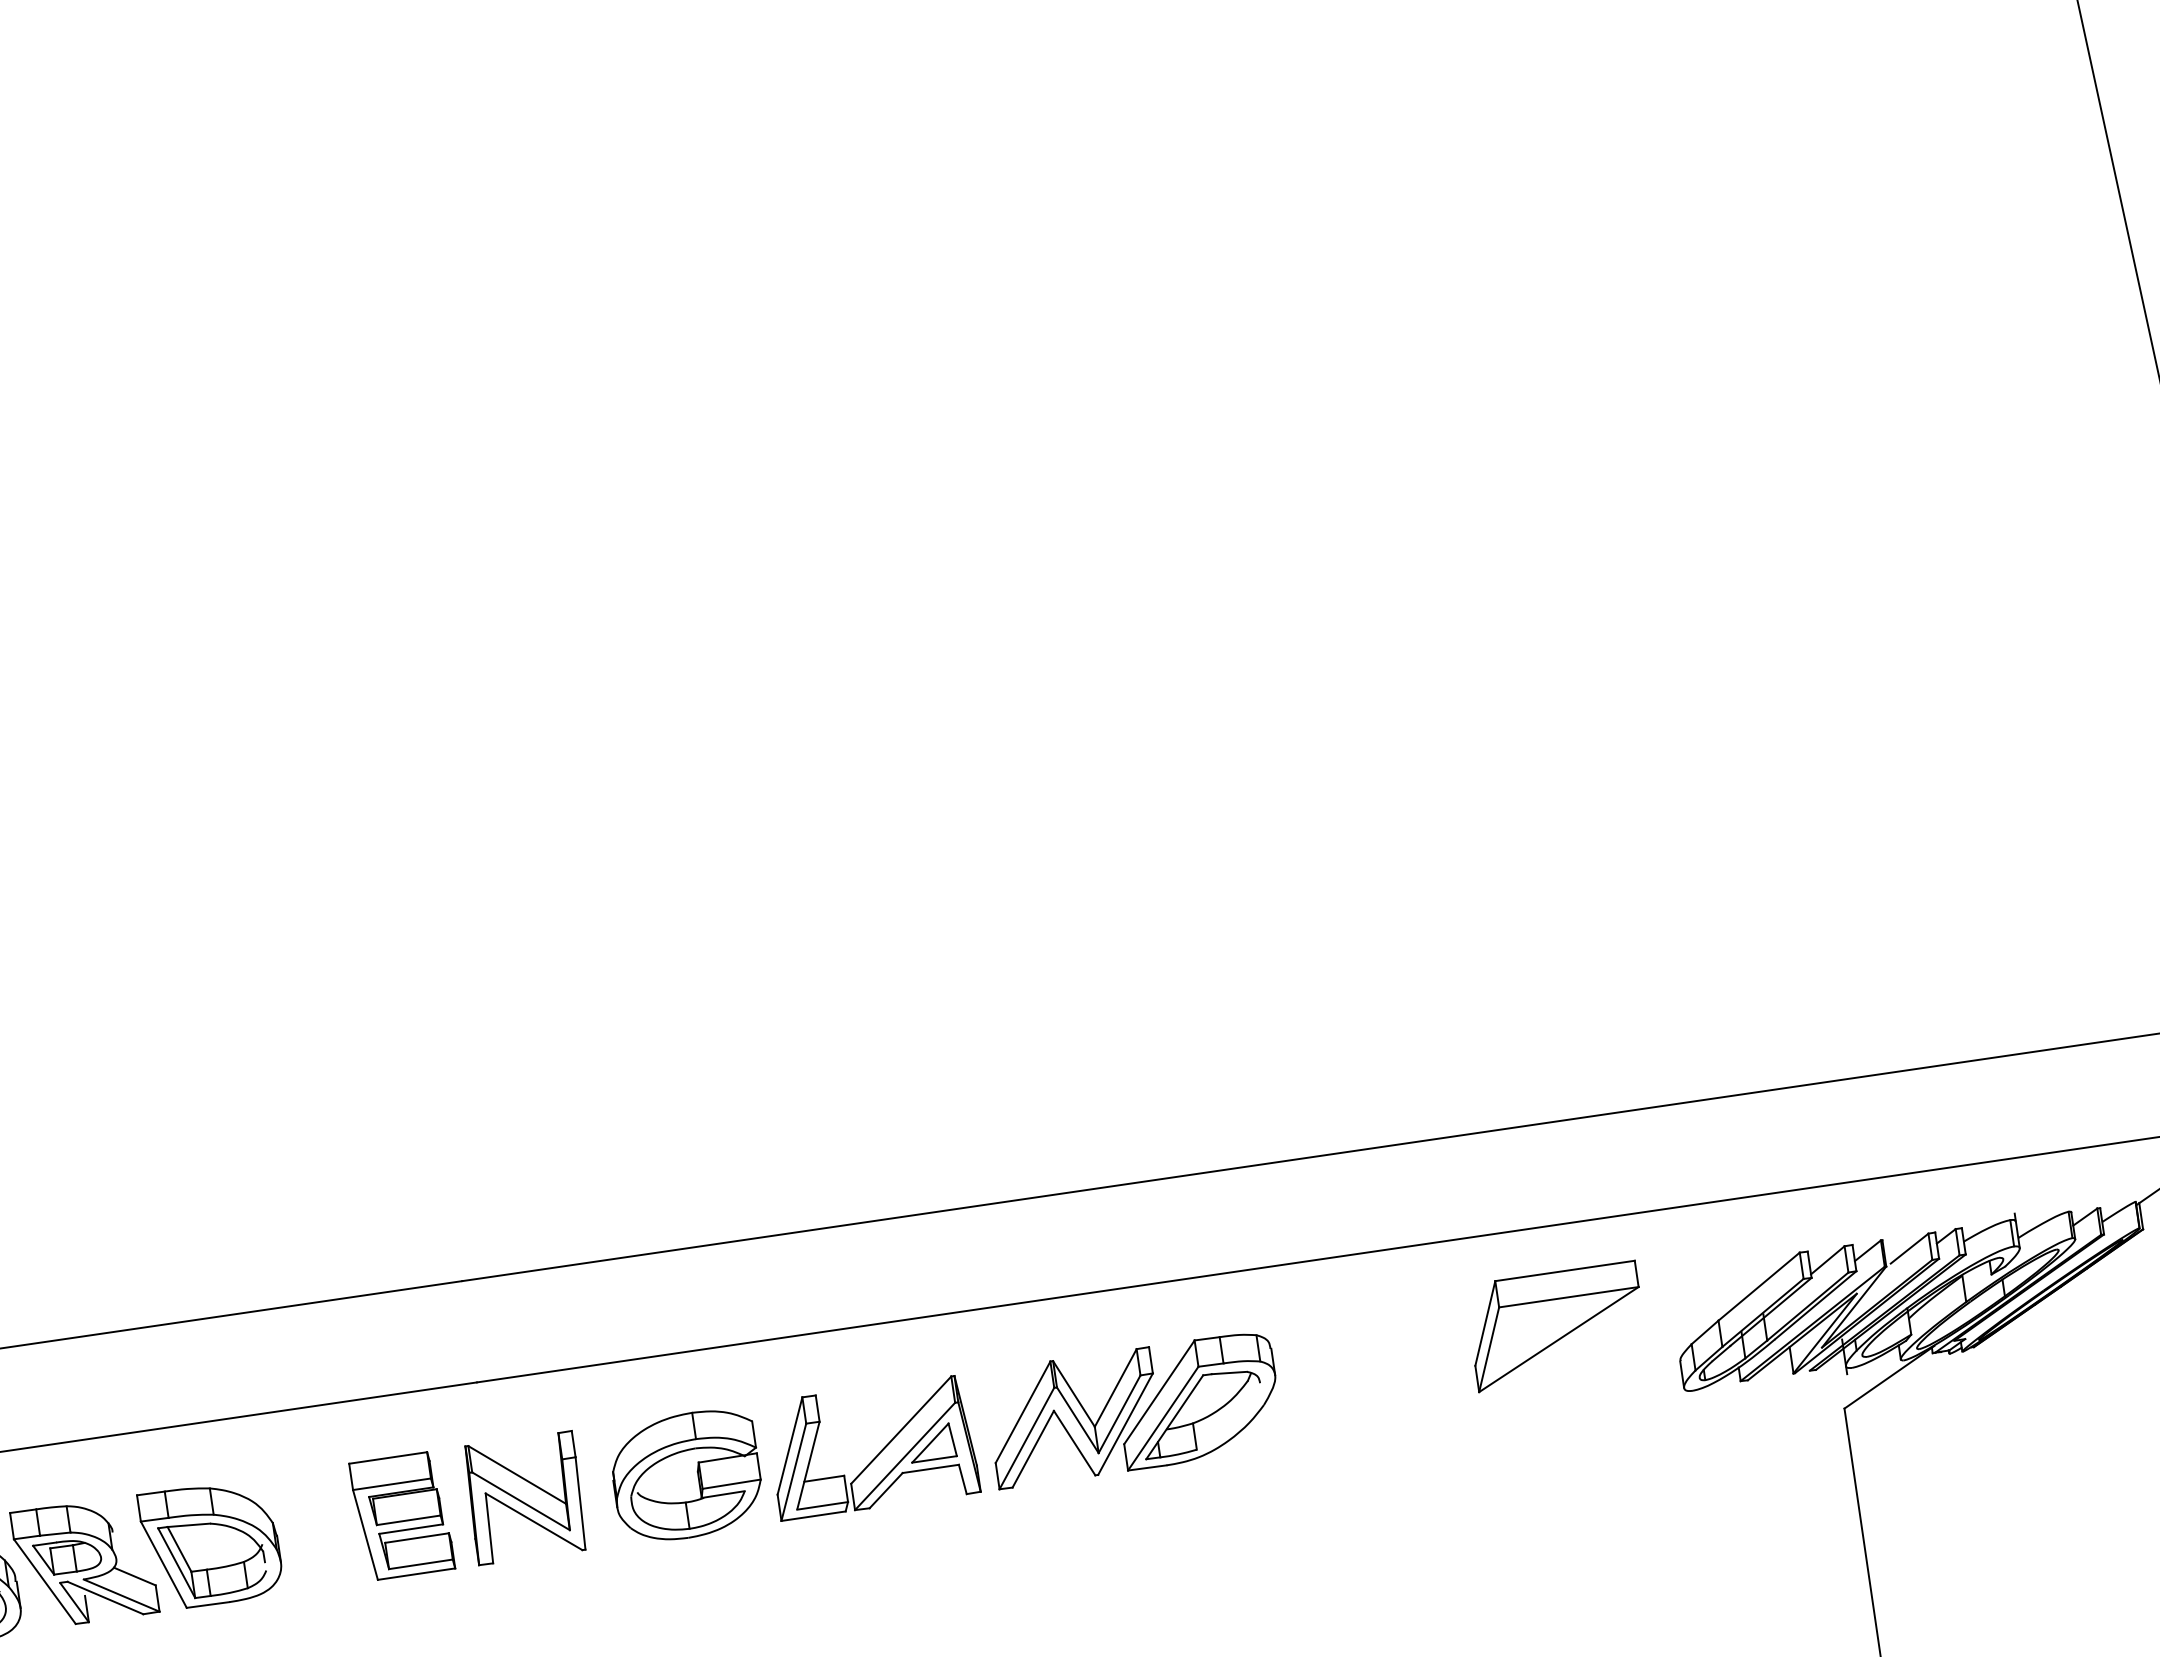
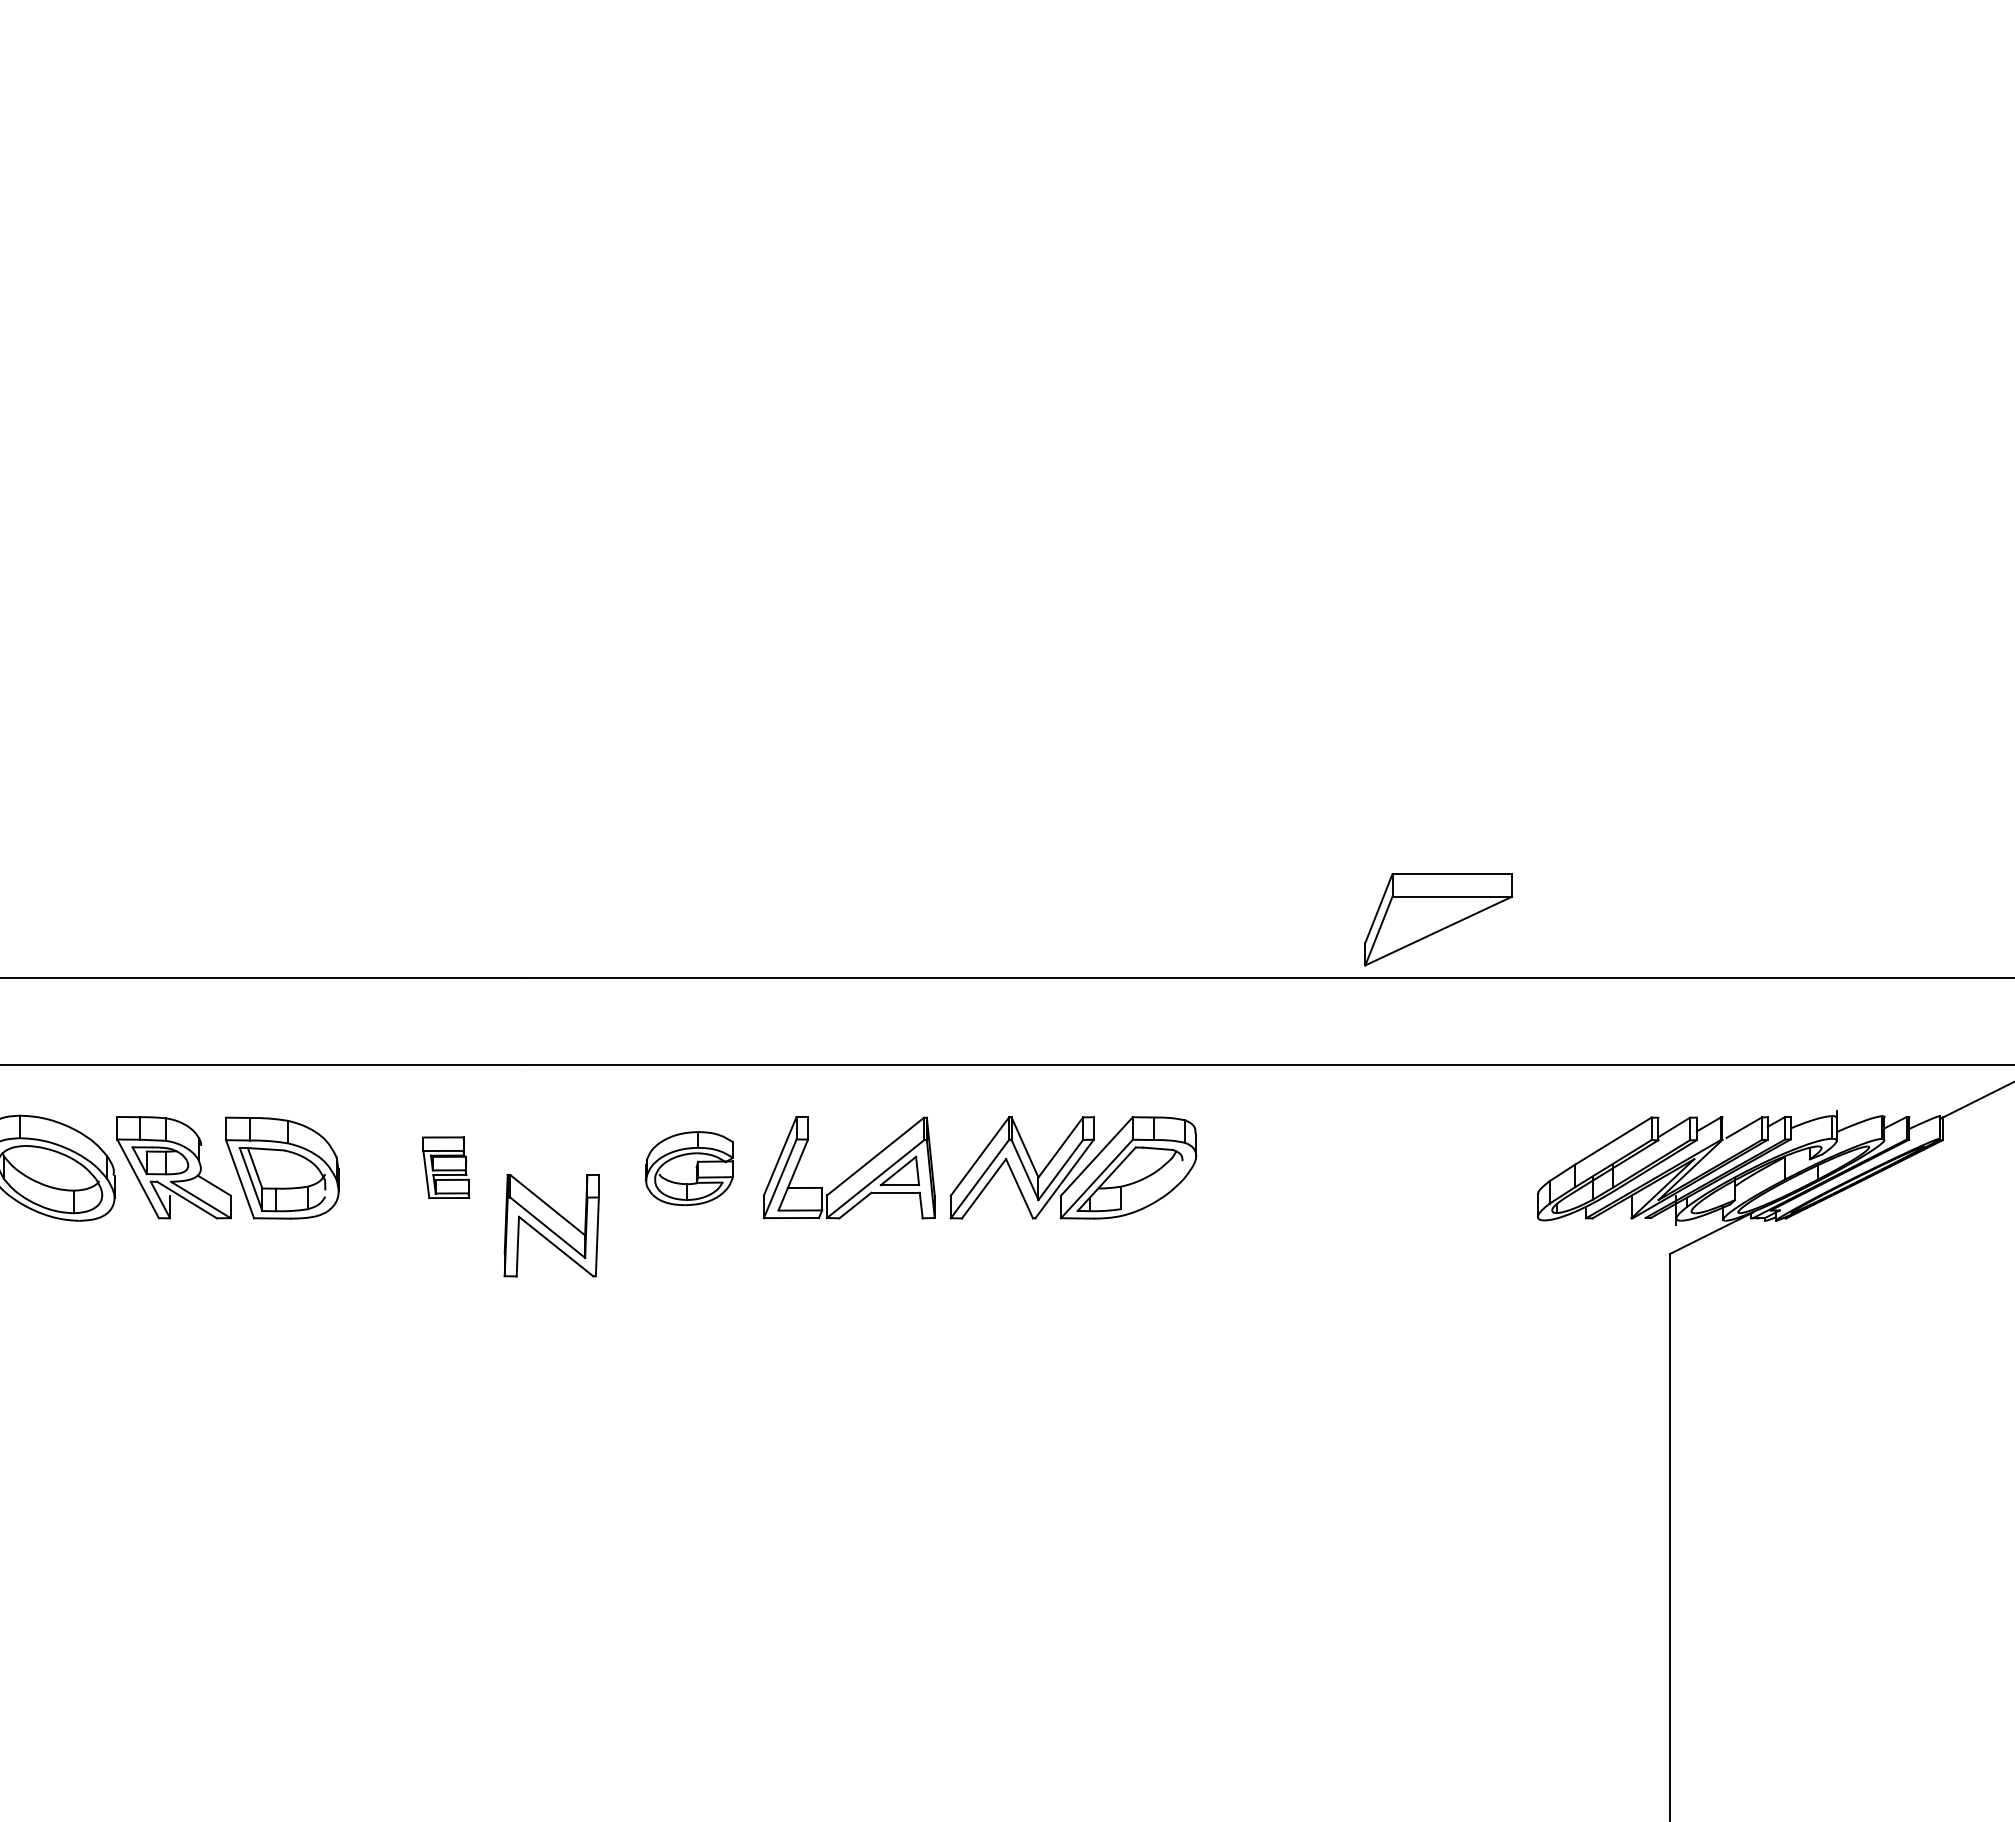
part: (1556, 1326) -> (1438, 919), moved
part: (686, 1475) -> (689, 1168), size x0.7
part: (525, 1498) -> (551, 1225), moved
part: (402, 1515) -> (446, 1167), size x0.6

